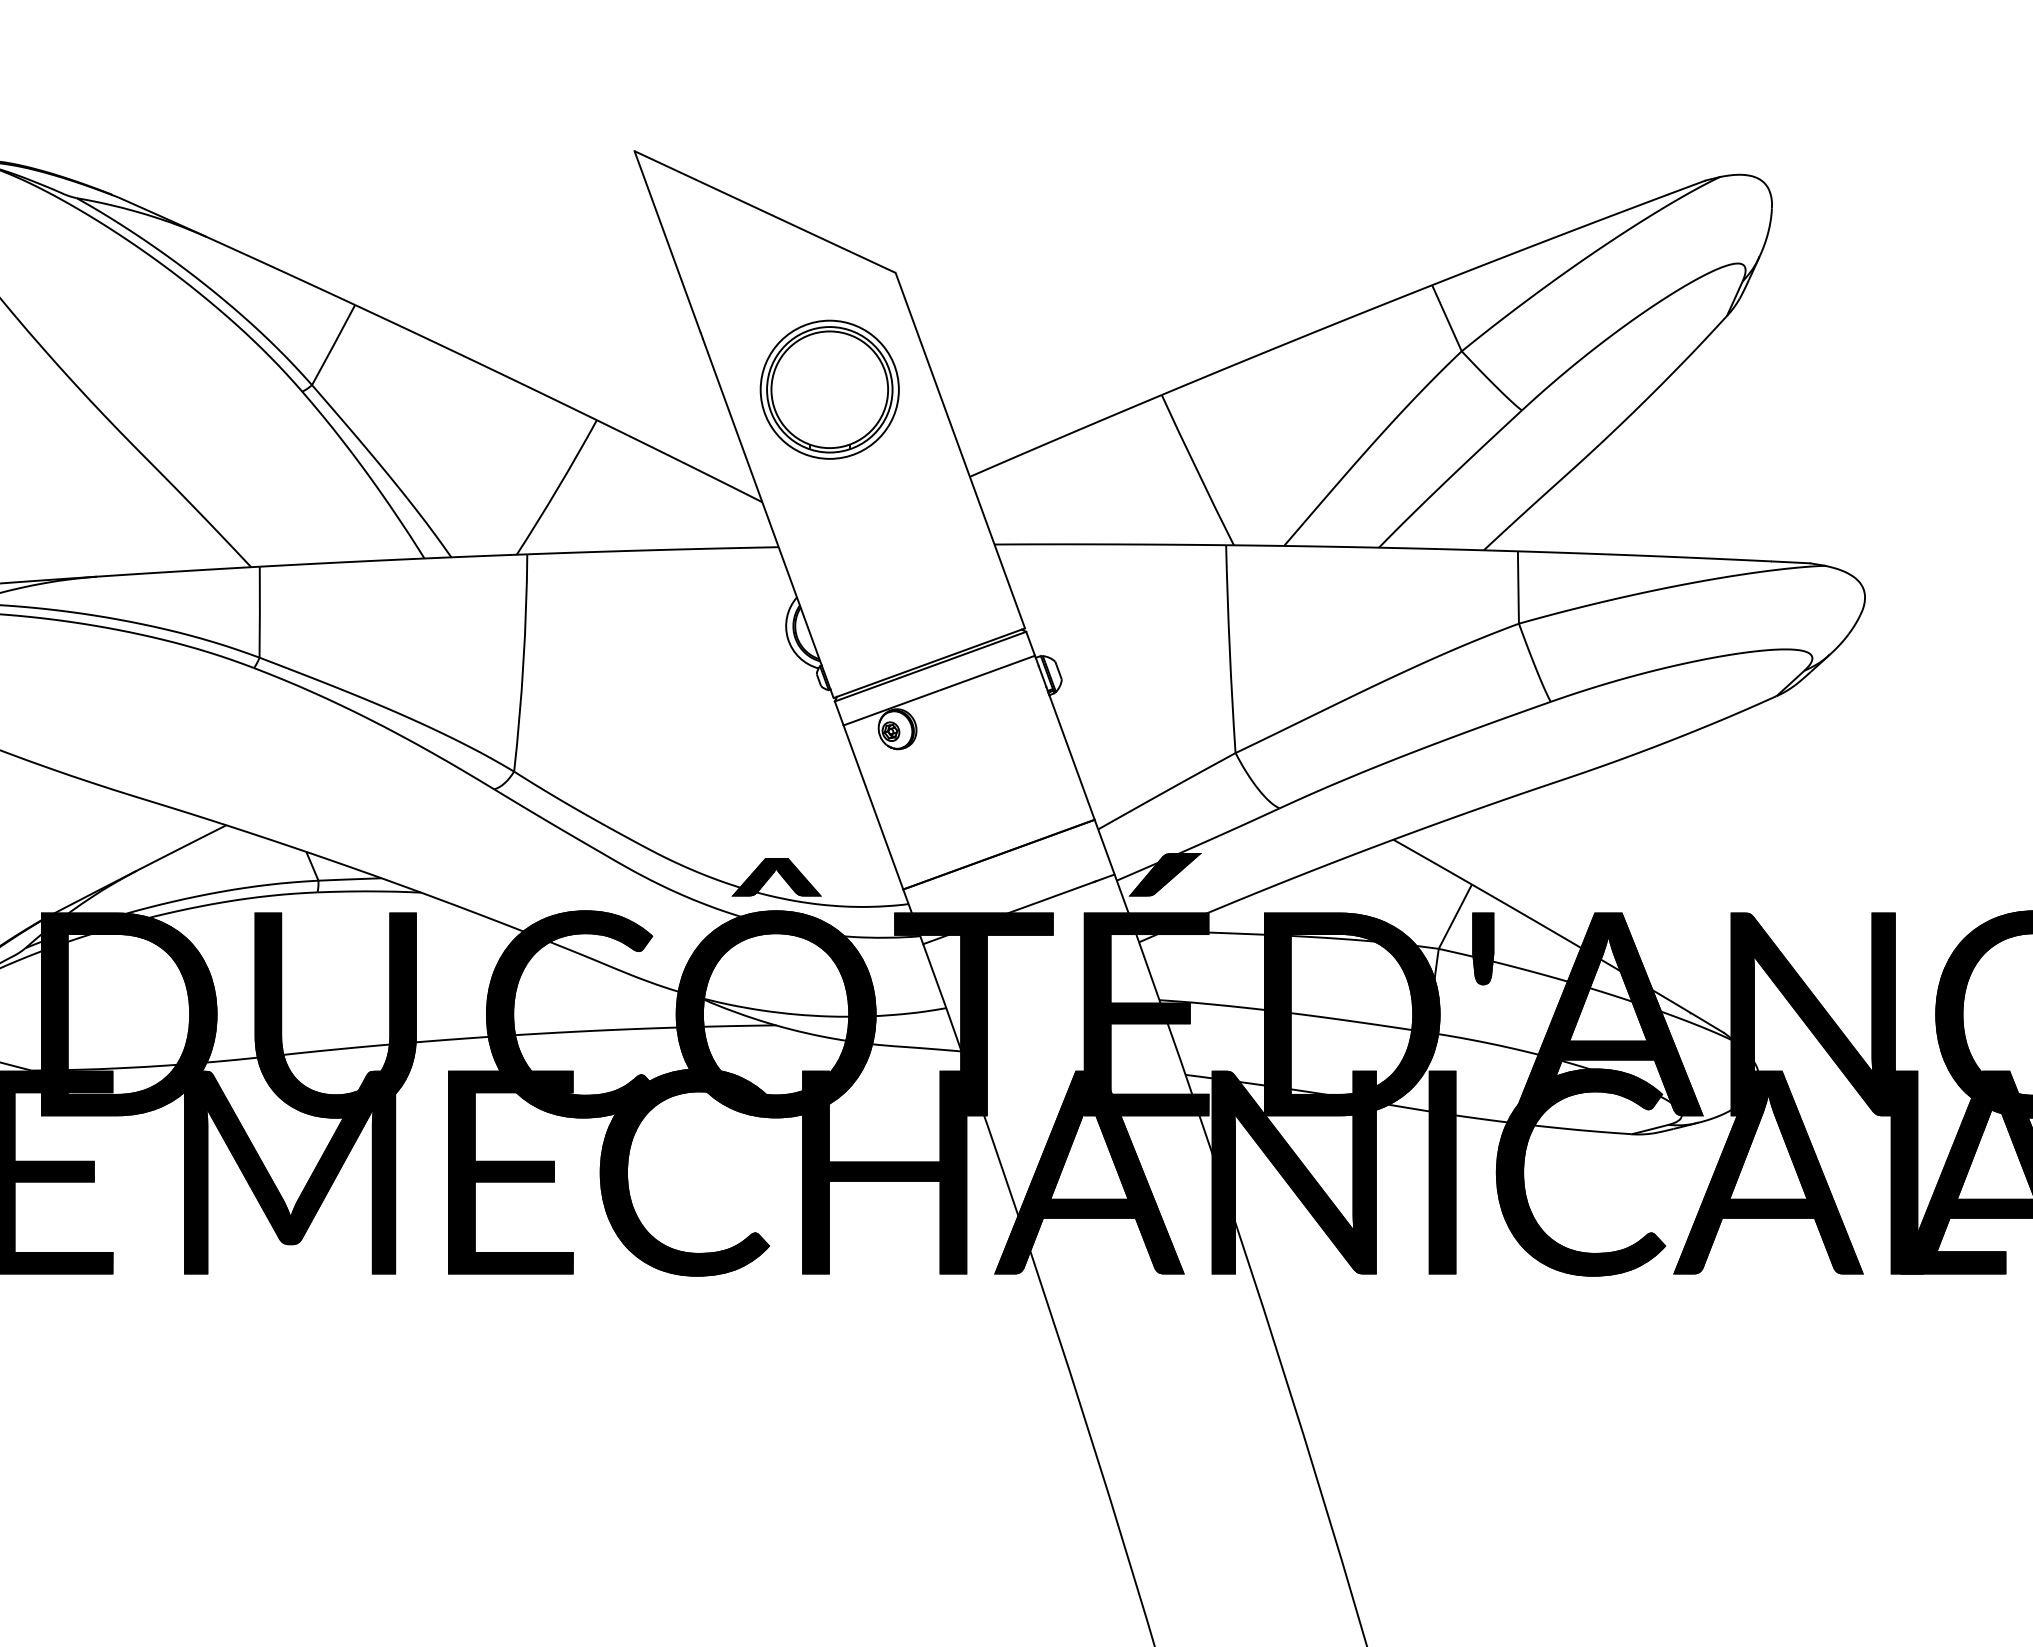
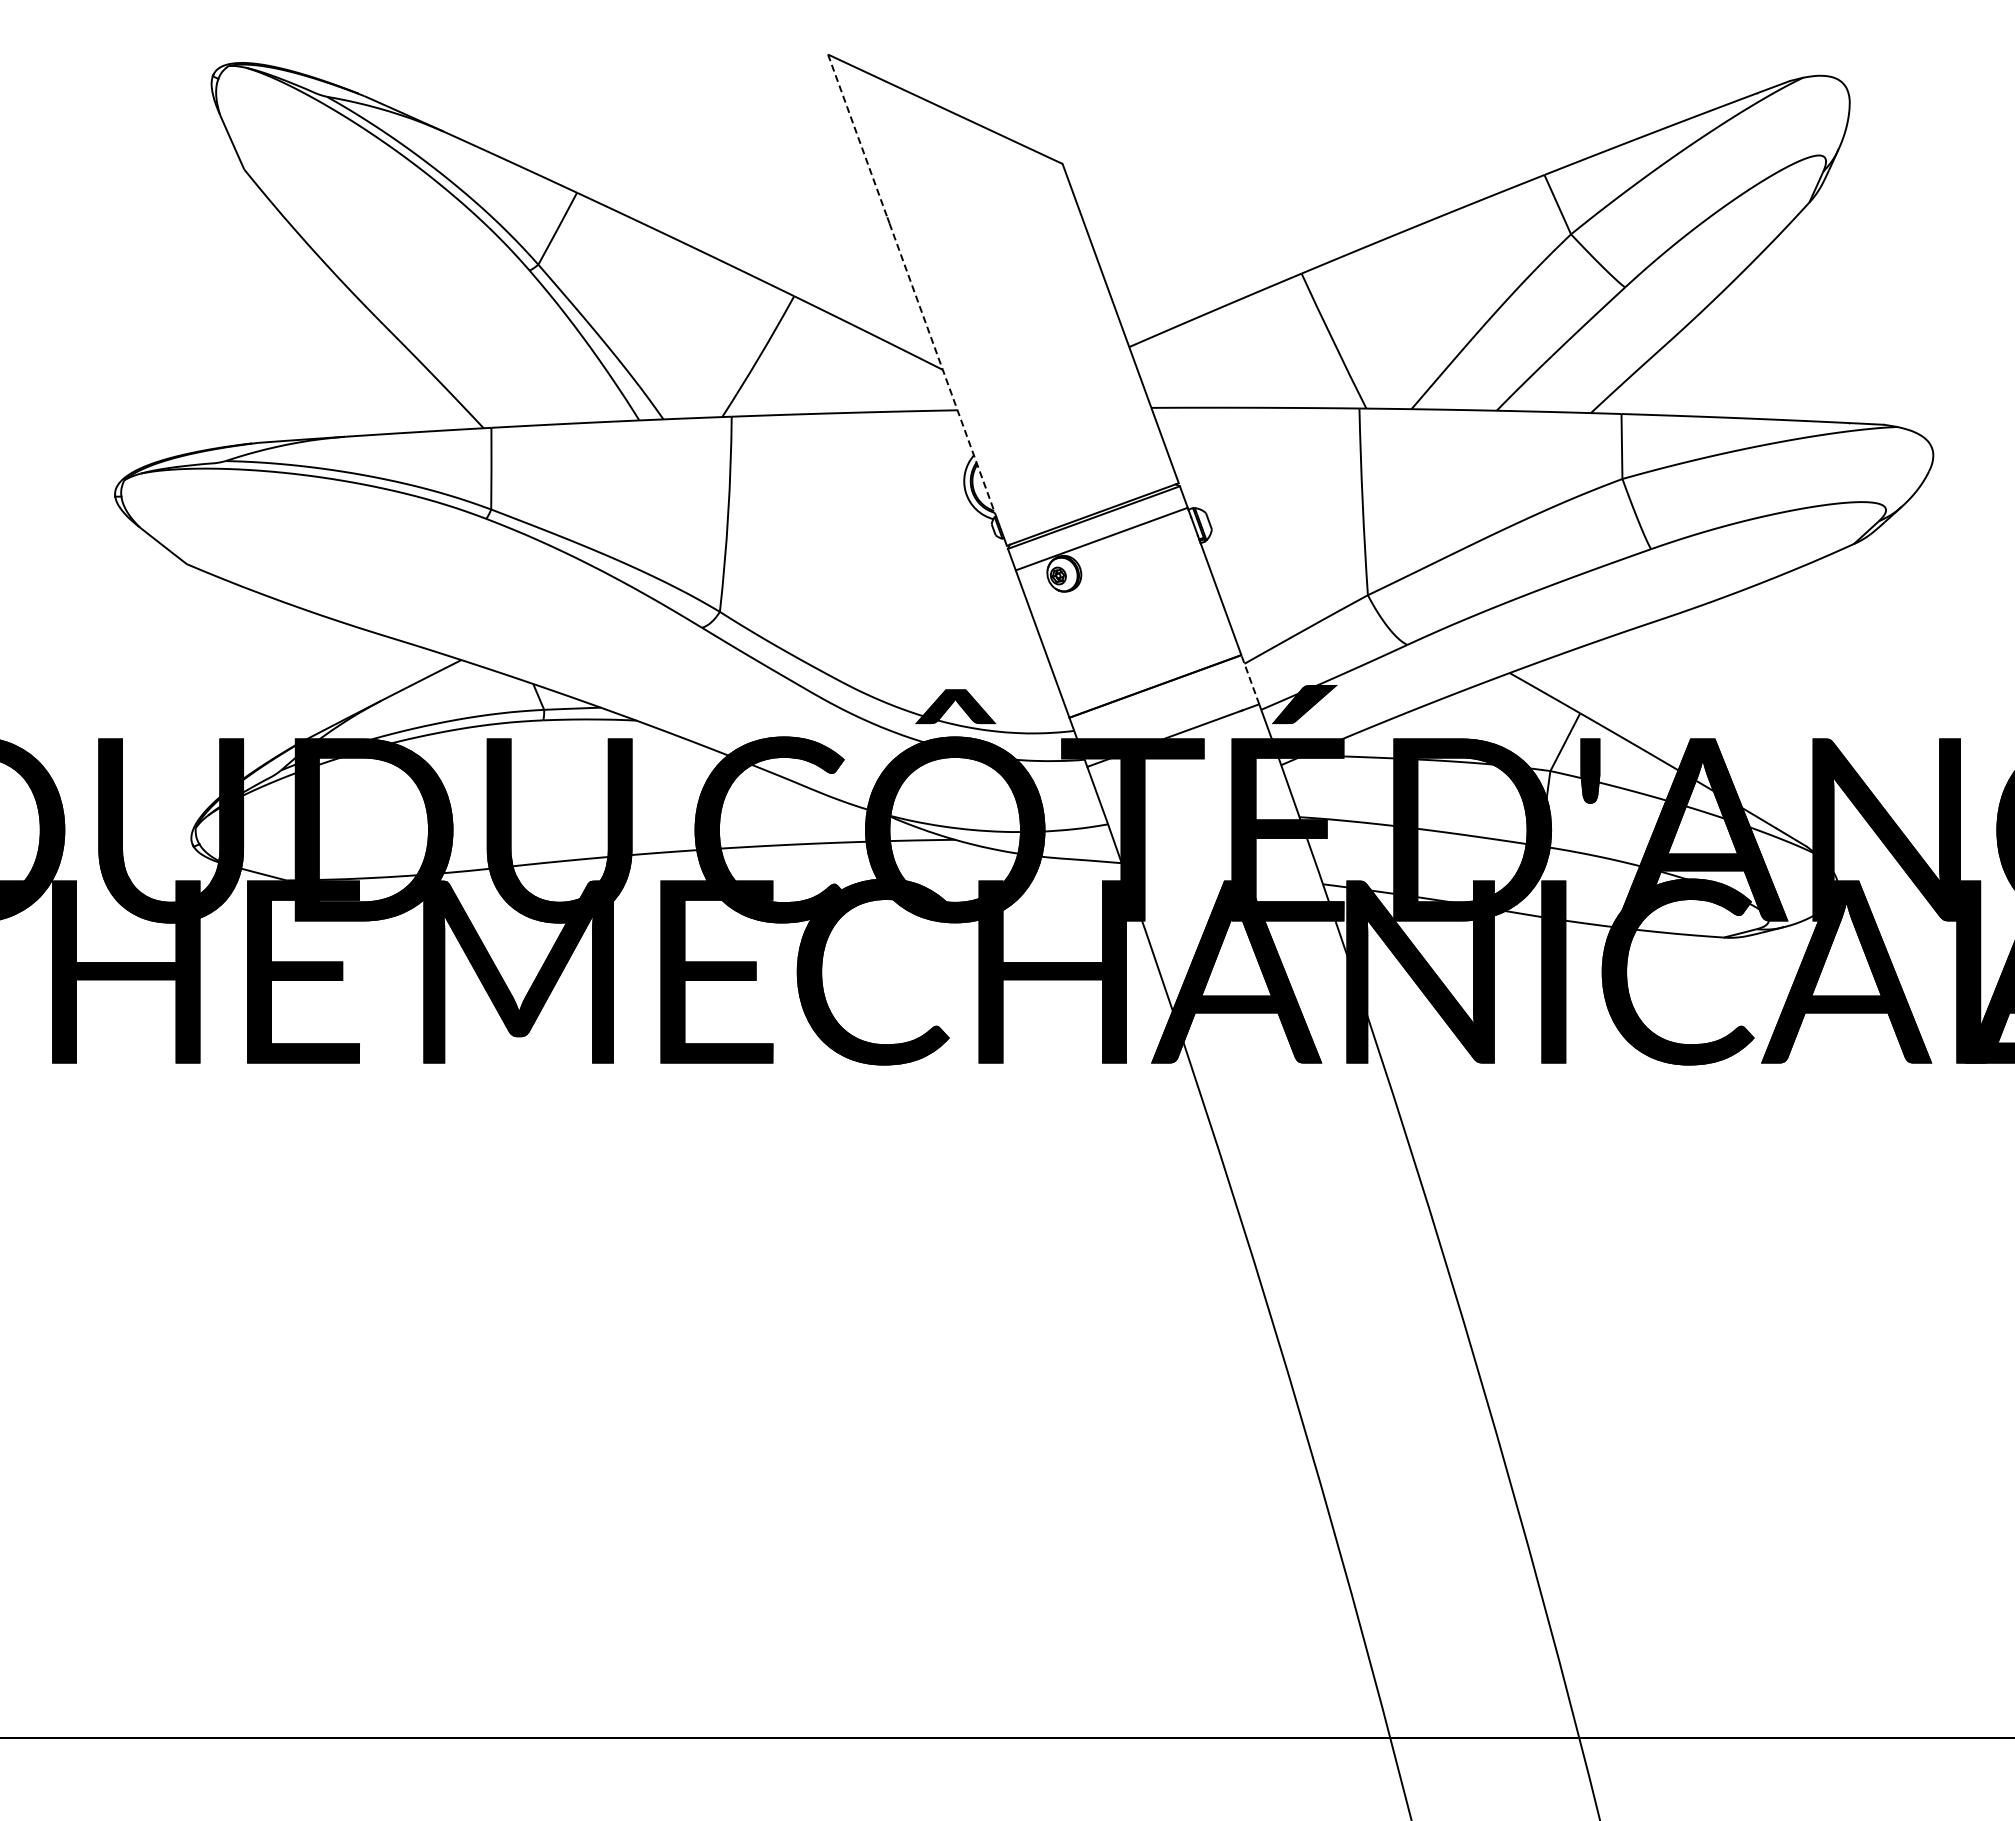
line: (667, 241) -> (857, 135), solid -> dashed
part: (829, 389) -> (1003, 268), removed
line: (763, 502) -> (943, 370), solid -> dashed
line: (1104, 846) -> (1250, 679), solid -> dashed

